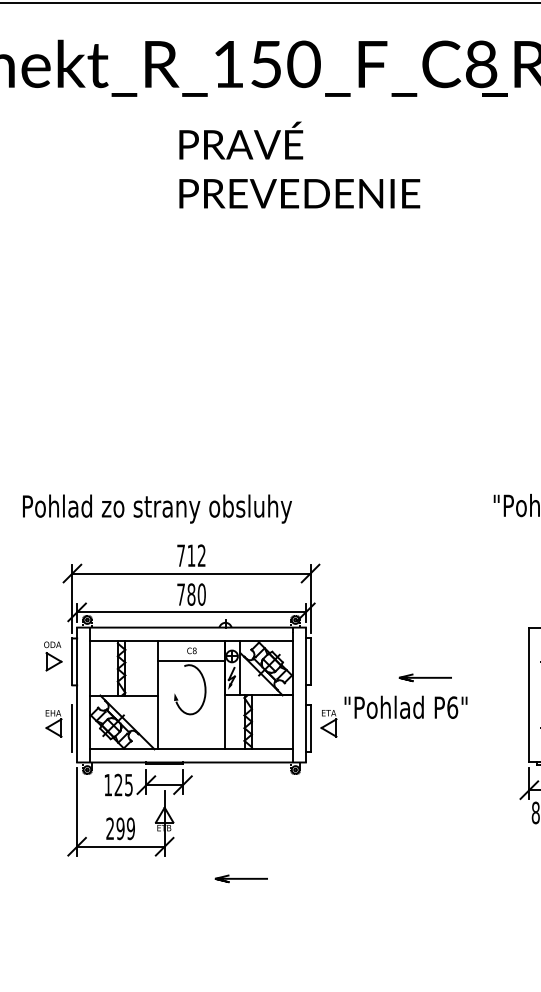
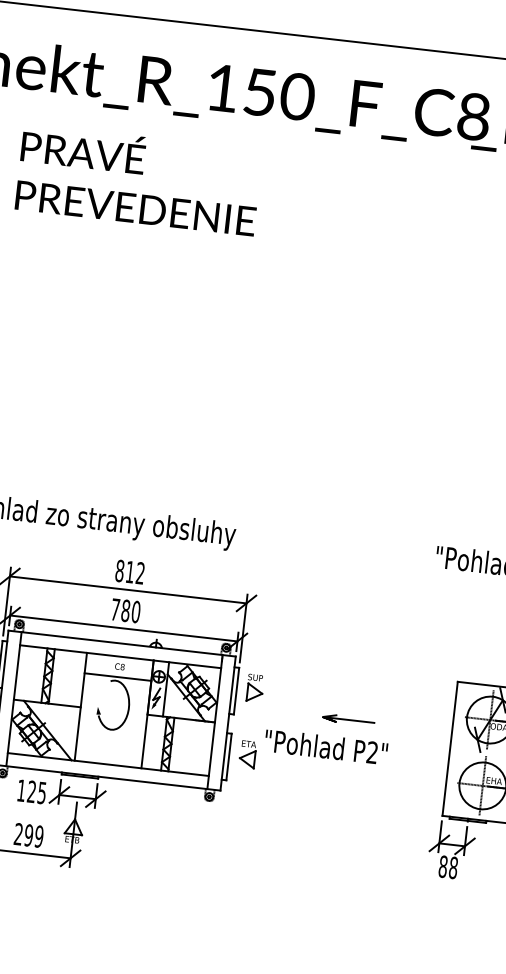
text: (299, 164) -> (138, 179), moved
text: (181, 555) -> (120, 570), 712 -> 812
part: (328, 657) -> (254, 688), added
text: (452, 707) -> (372, 752), P6" -> P2"
line: (240, 878) -> (142, 898), removed

